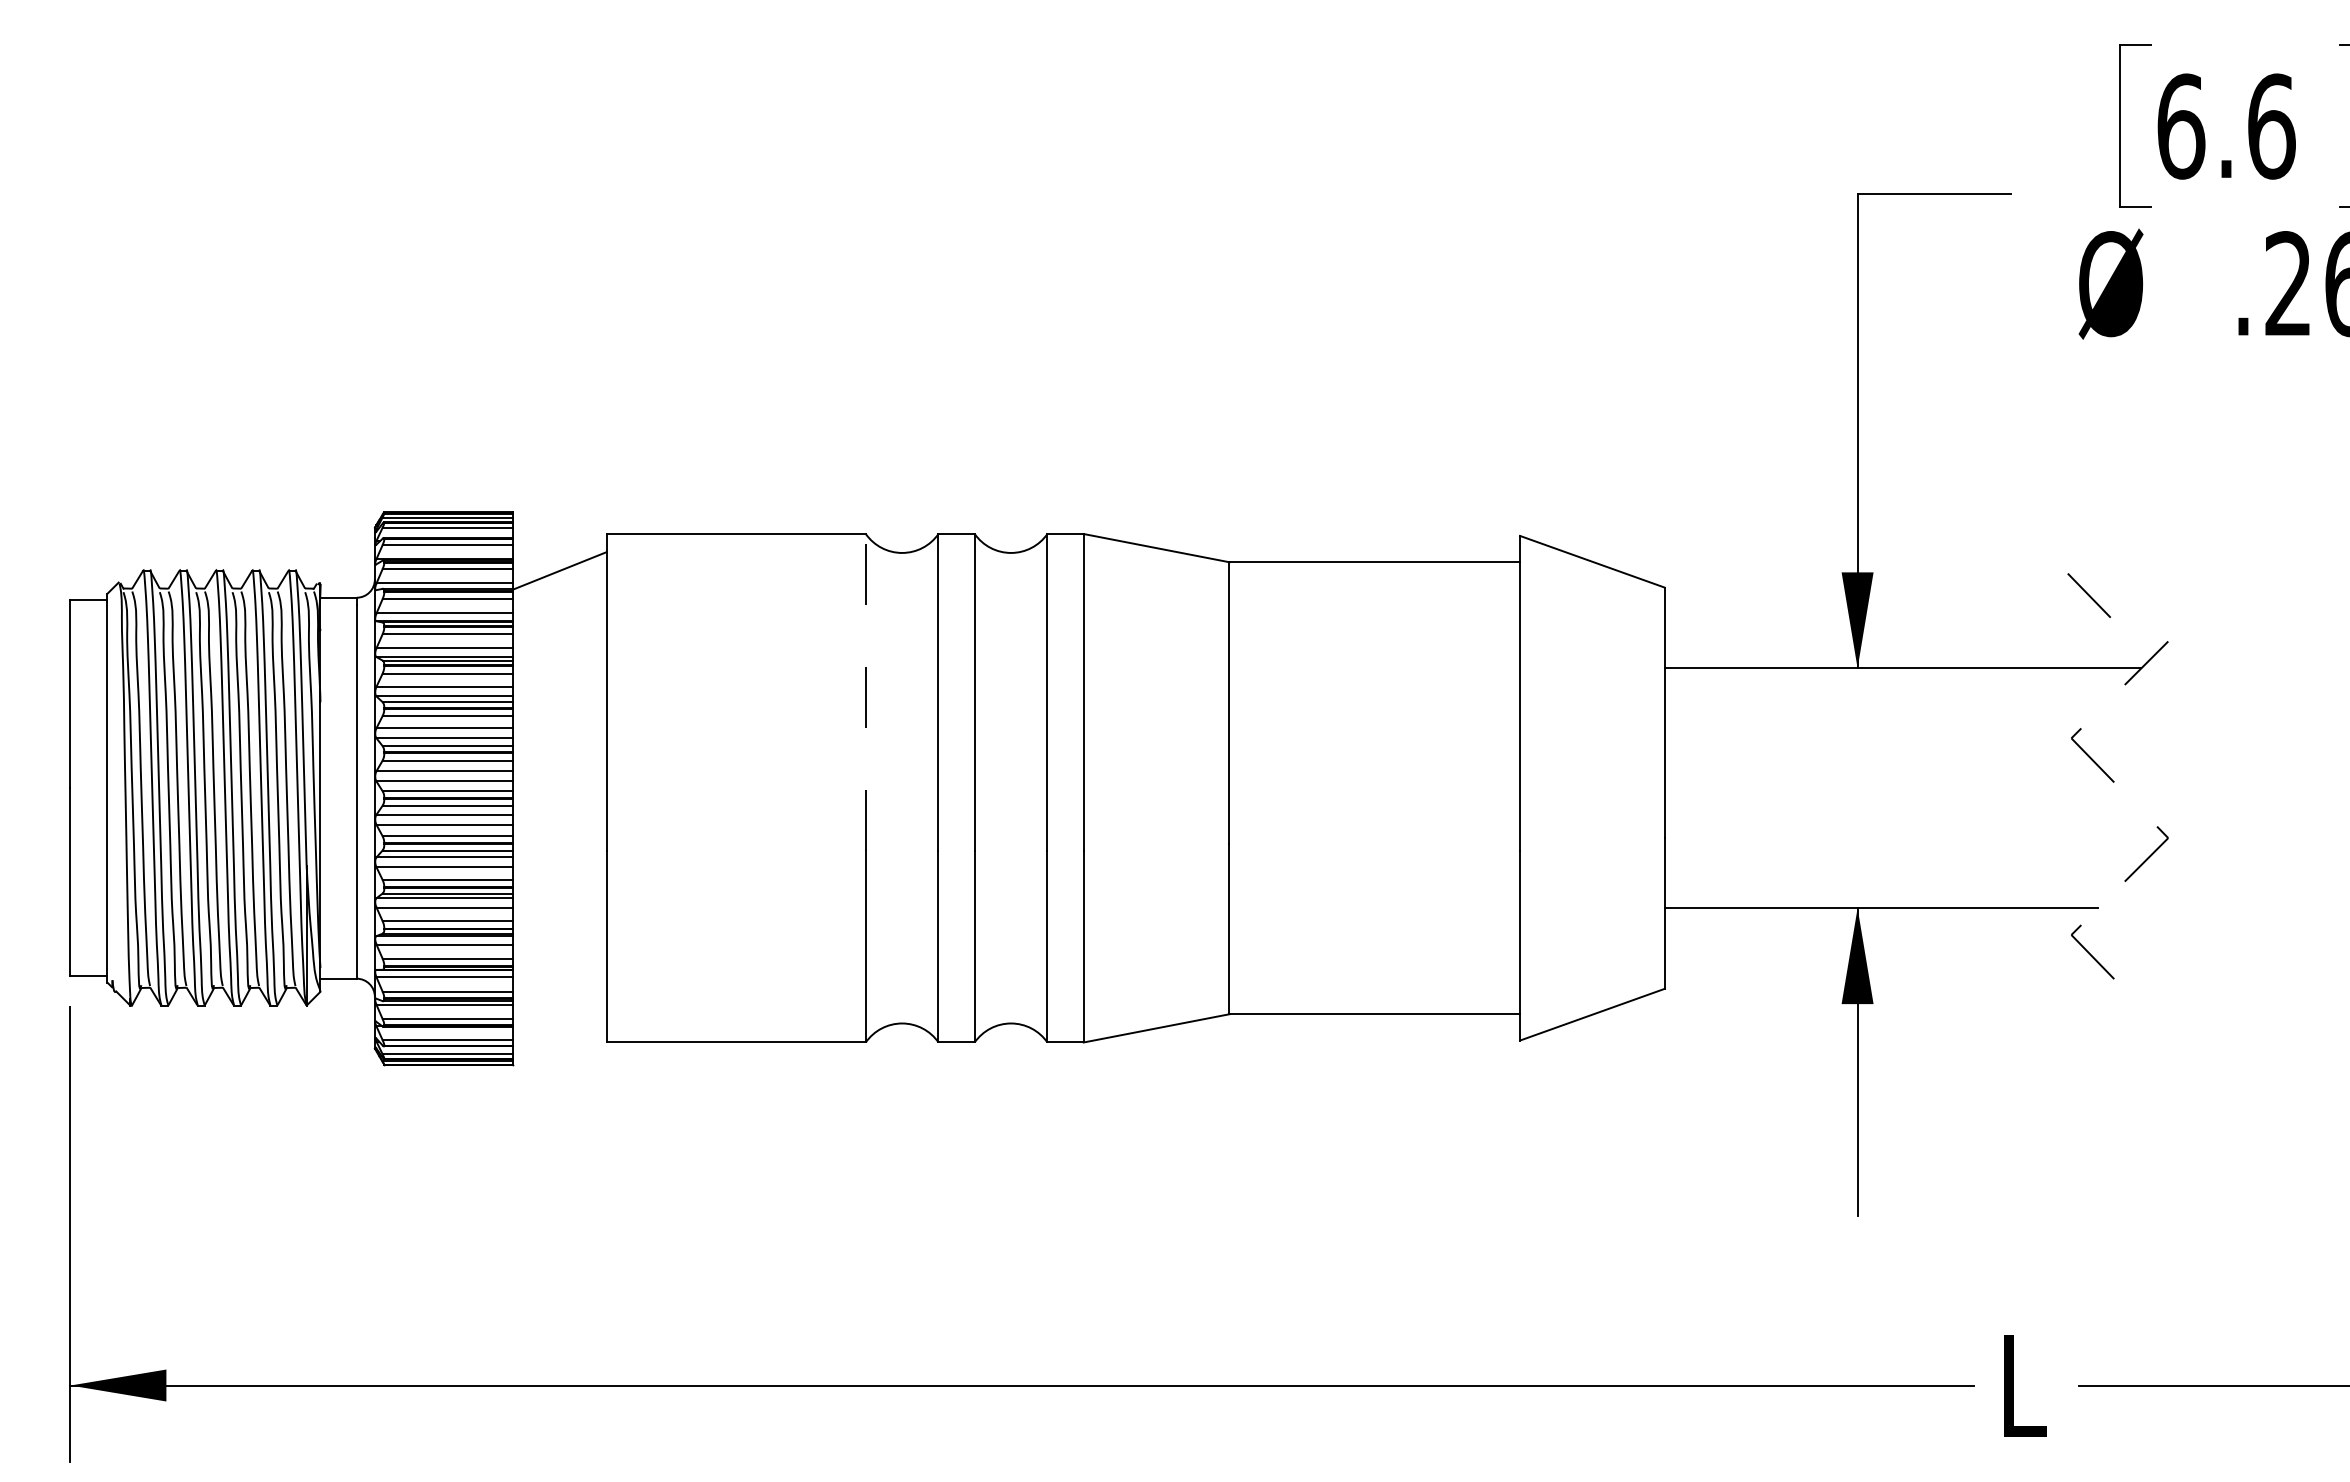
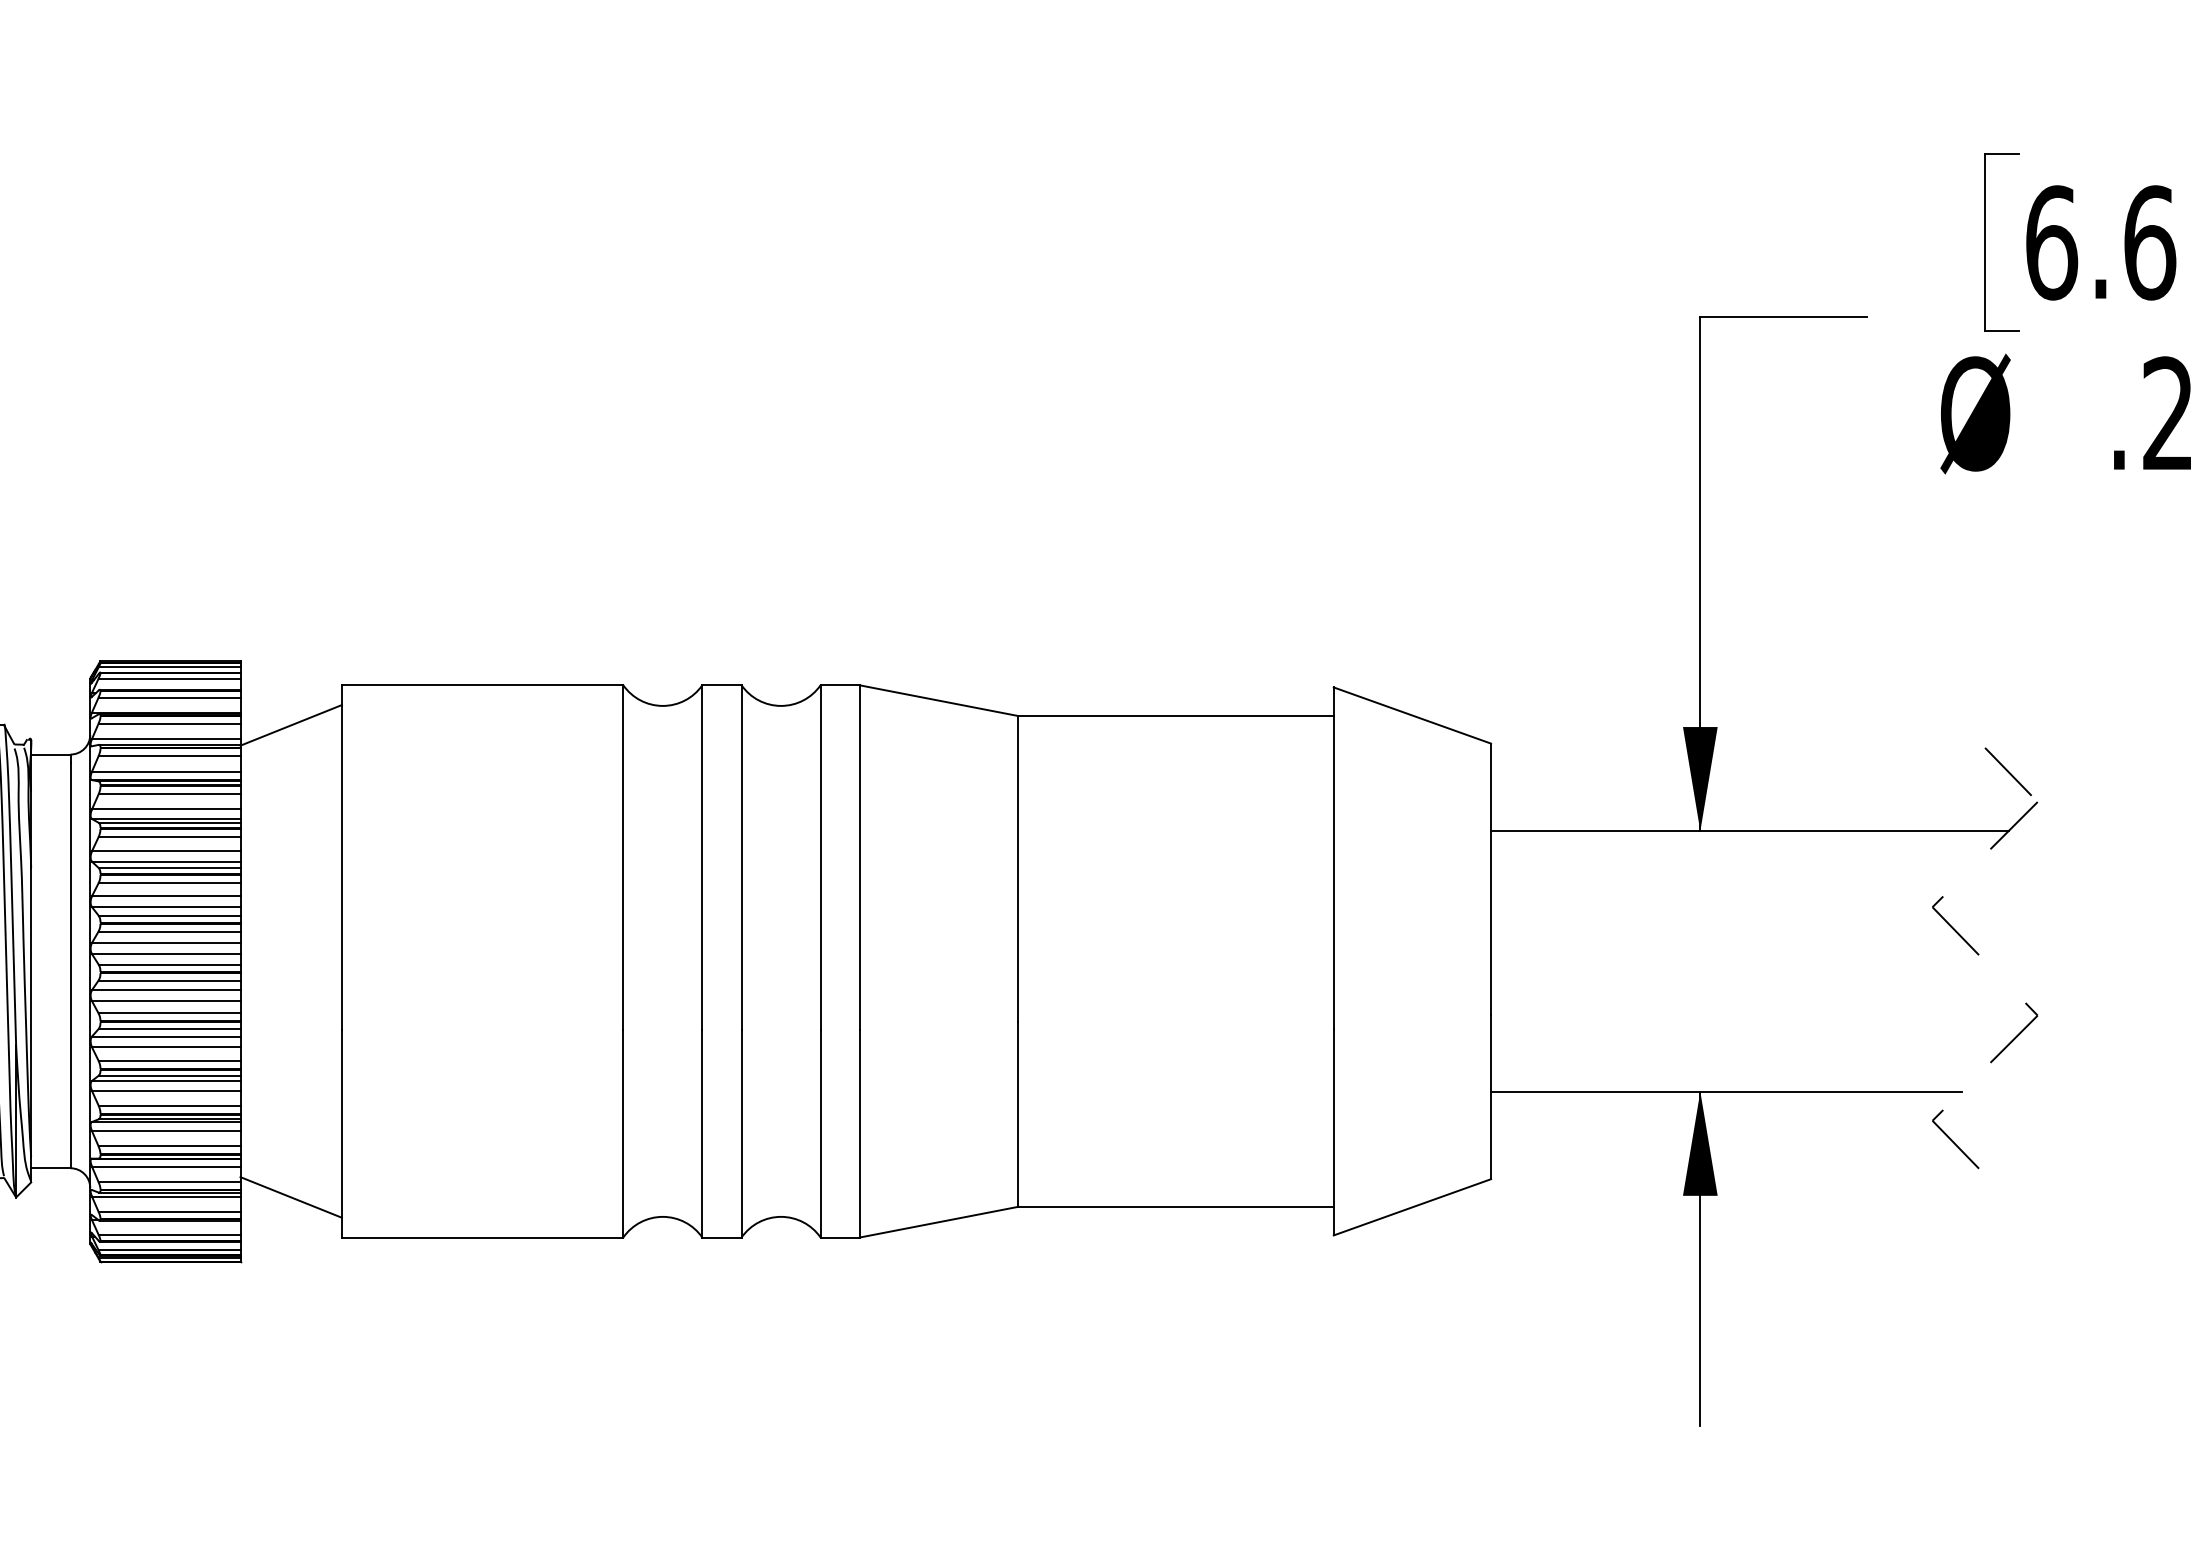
line: (2088, 595) -> (2007, 771), moved
line: (865, 692) -> (623, 857), dashed -> solid
line: (559, 1005) -> (290, 1197), added

